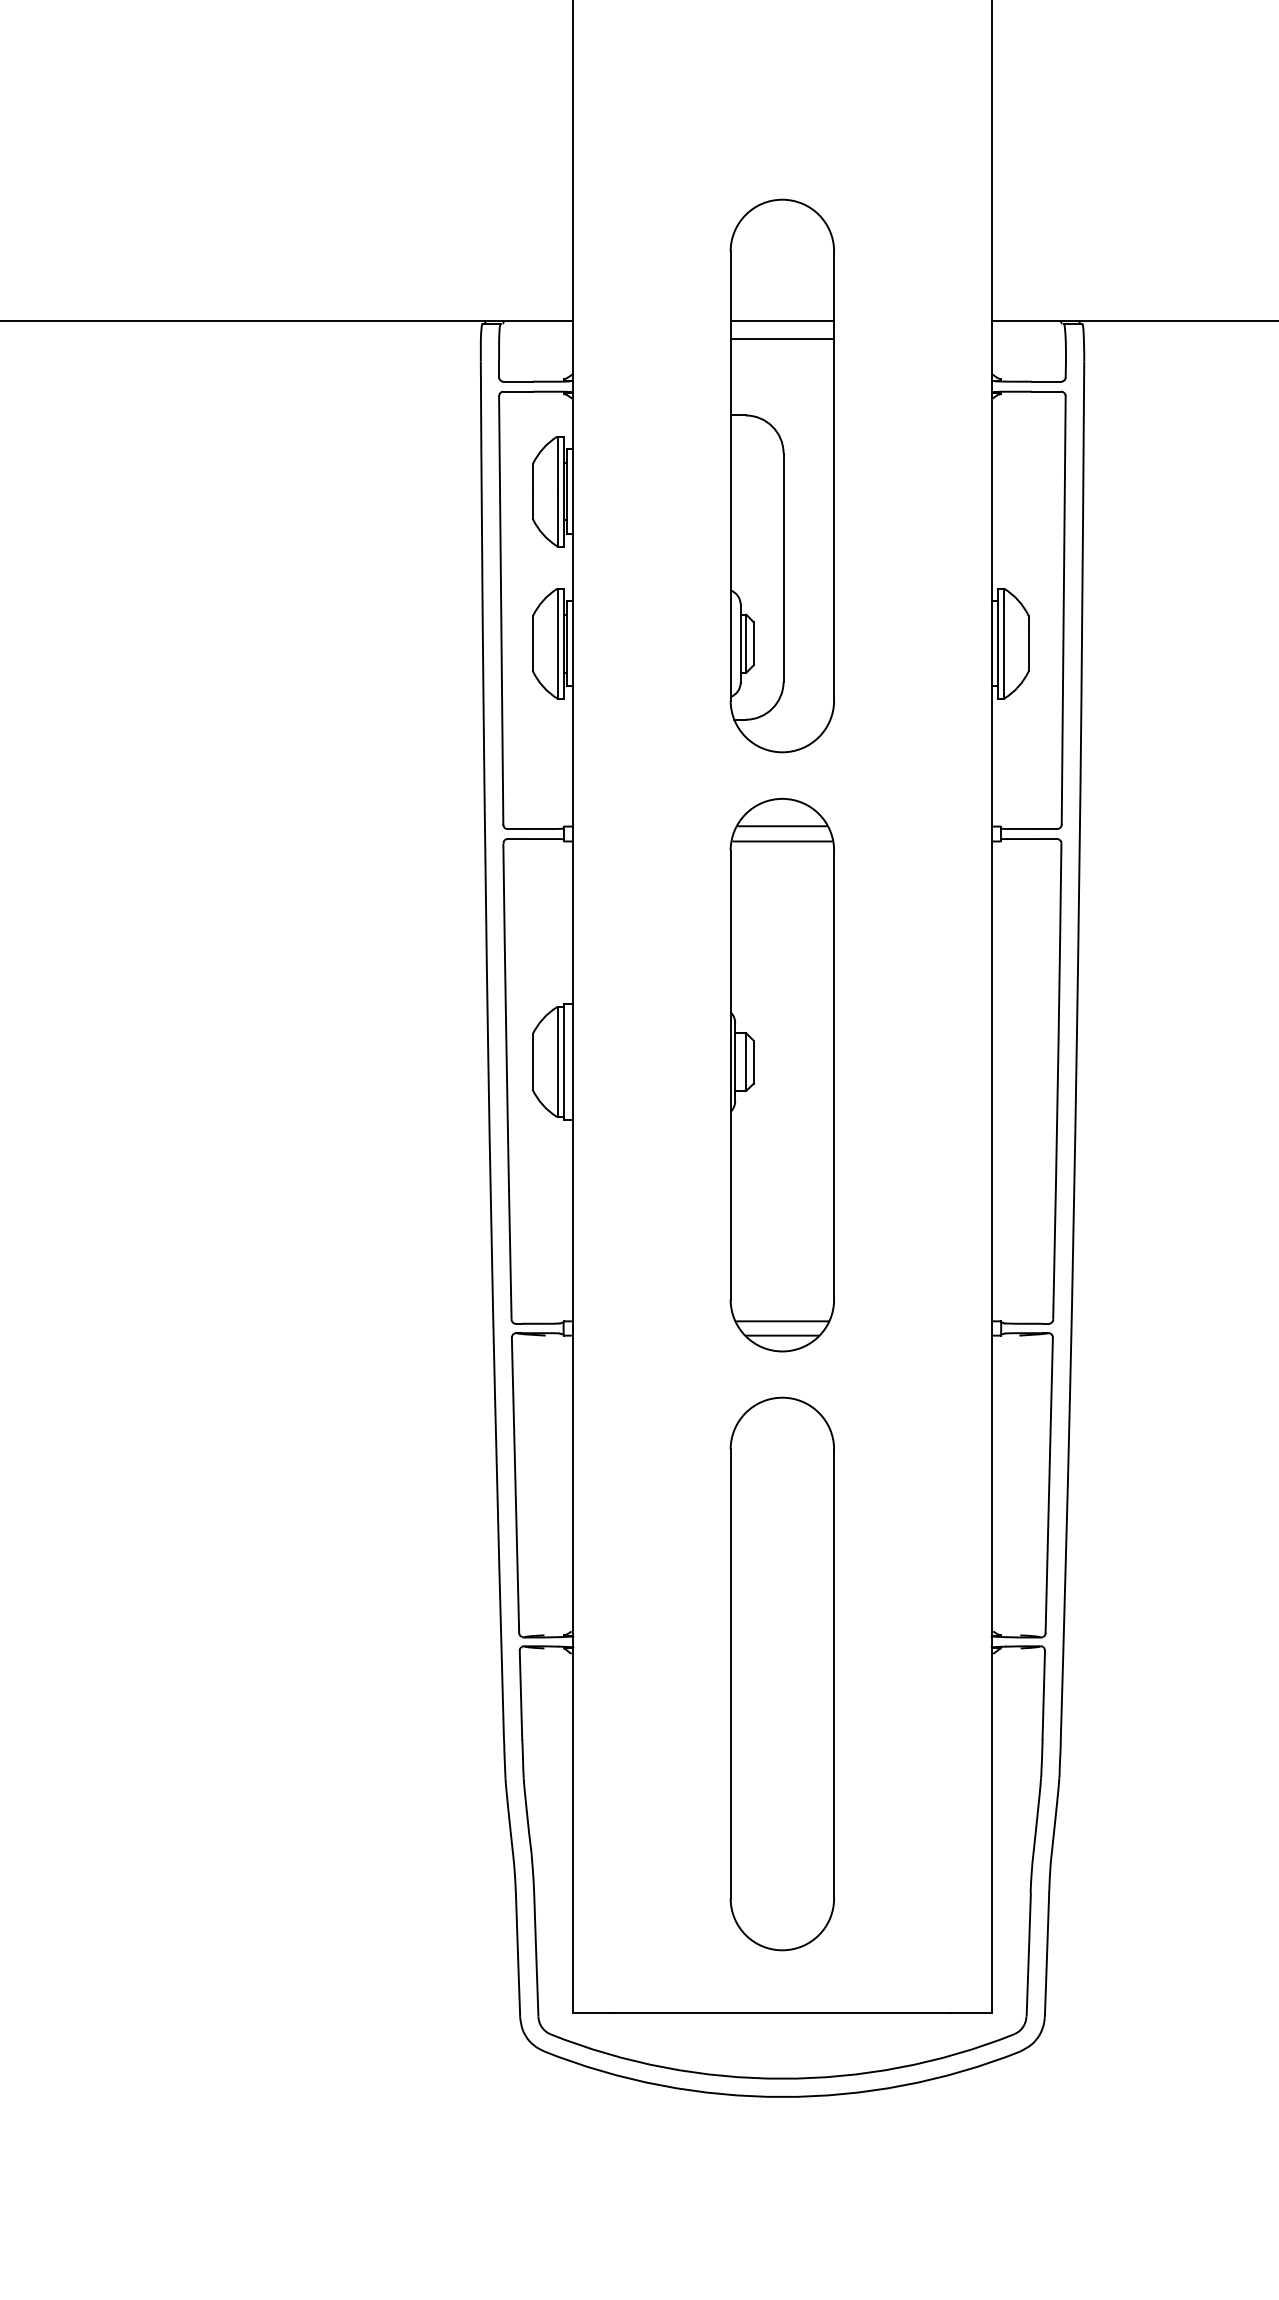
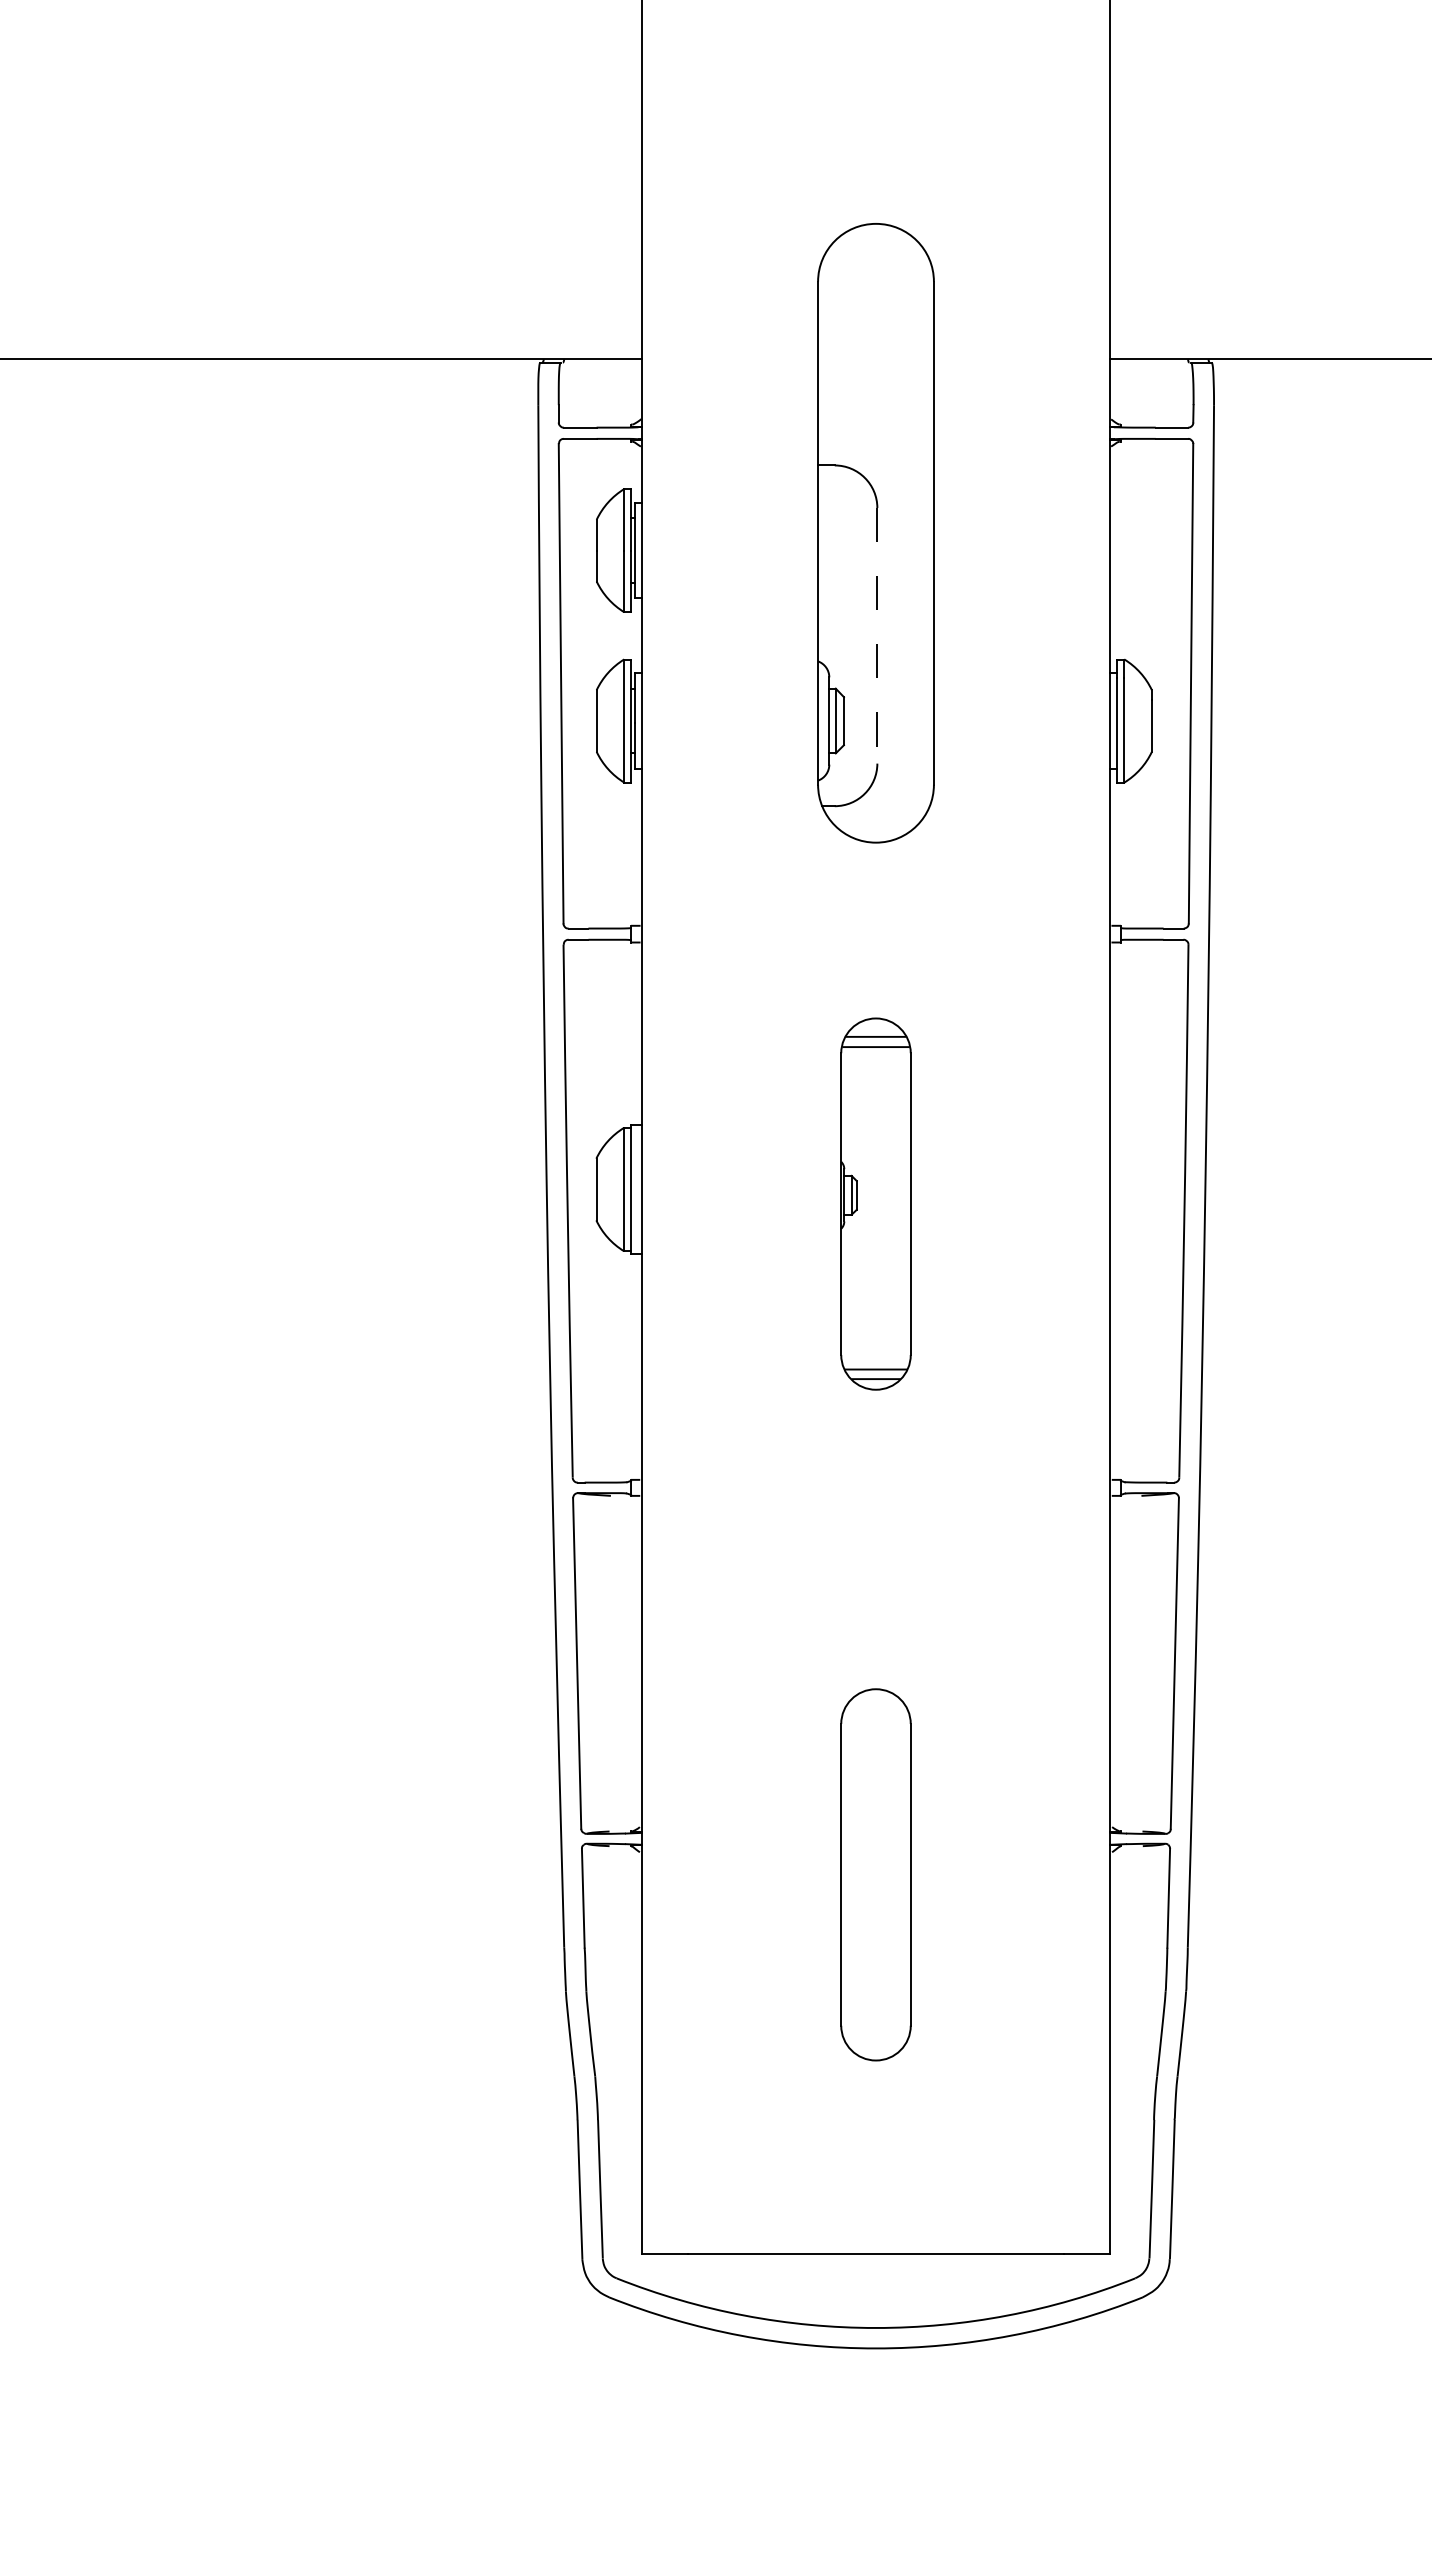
line: (781, 320) -> (875, 359), removed
line: (781, 339) -> (875, 380), removed
line: (783, 567) -> (877, 635), solid -> dashed
part: (781, 1074) -> (875, 1203), size x0.6
part: (781, 1673) -> (875, 1874), size x0.6

